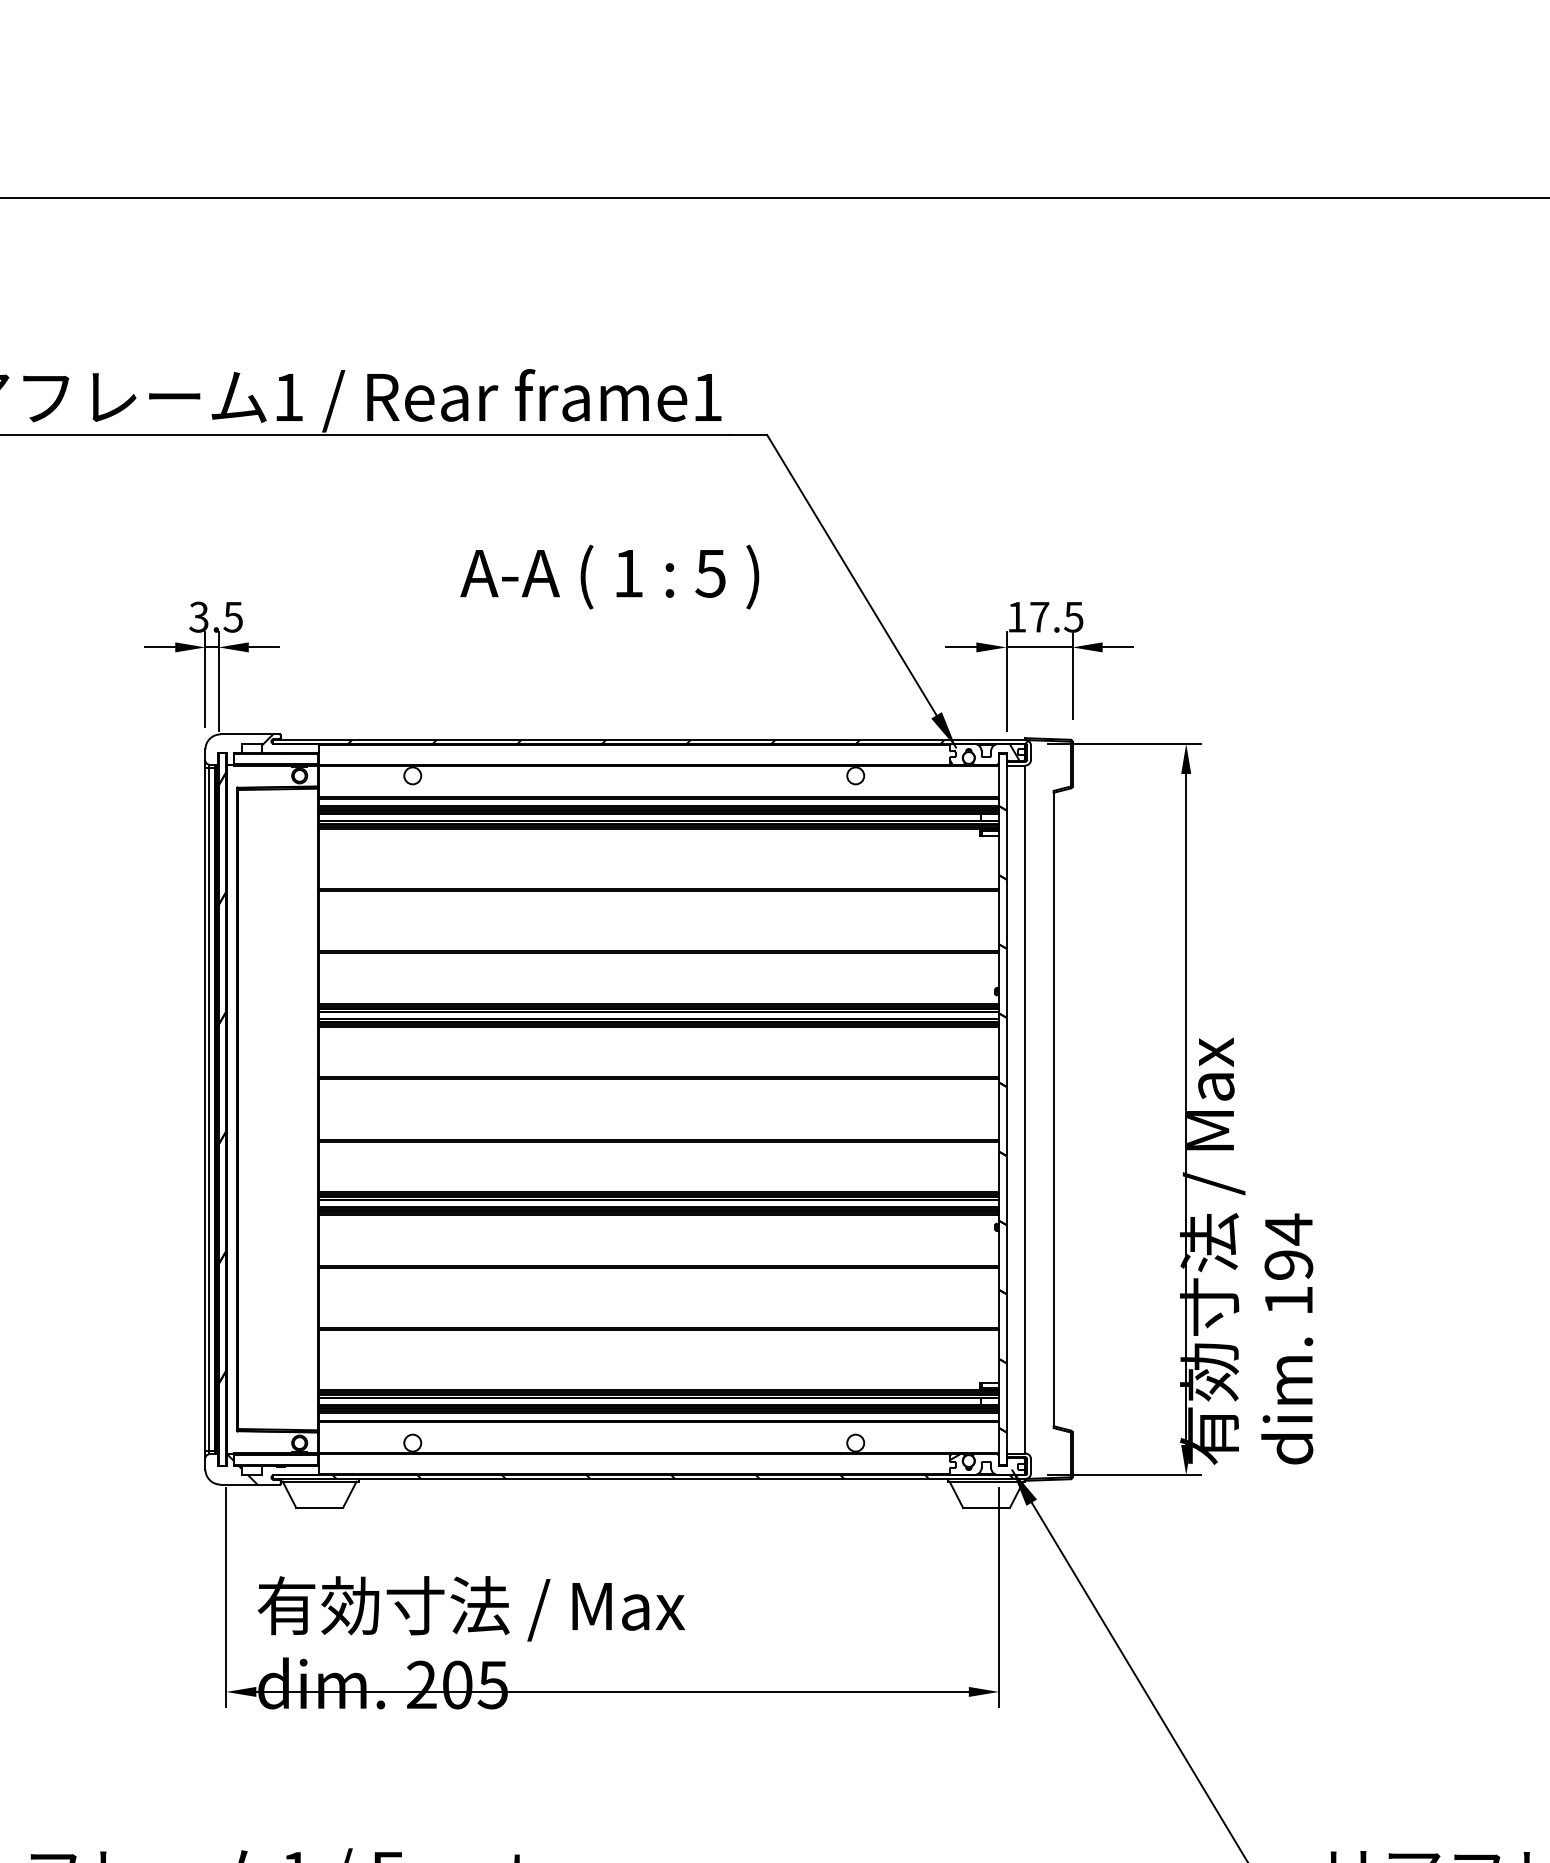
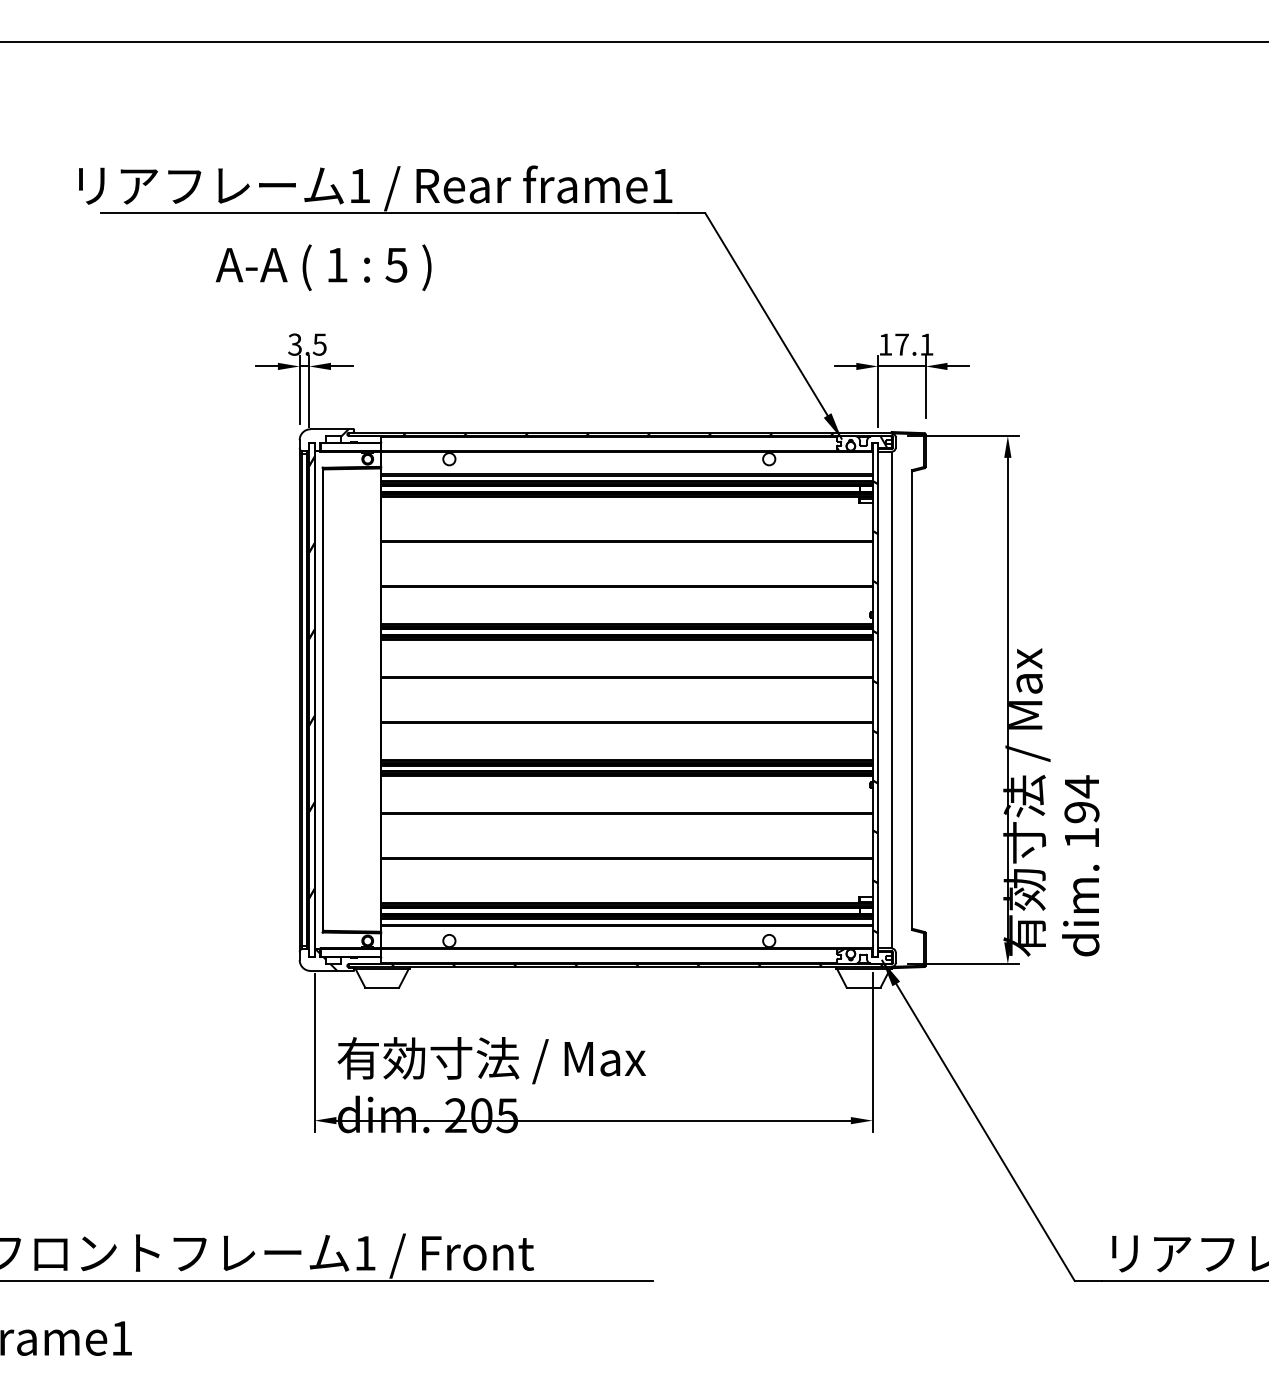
text: (609, 576) -> (323, 267), moved
text: (1073, 616) -> (926, 344), 17.5 -> 17.1

